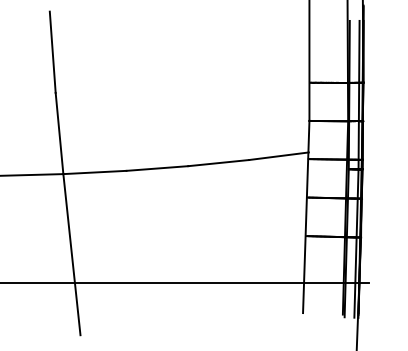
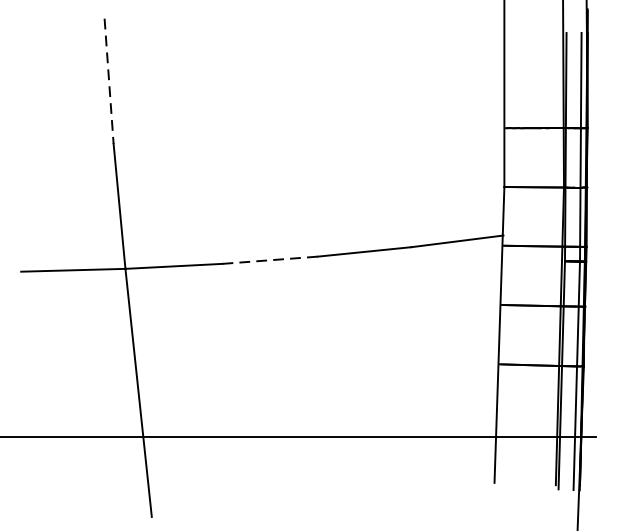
line: (52, 52) -> (108, 81), solid -> dashed
line: (157, 168) -> (270, 260), solid -> dashed

